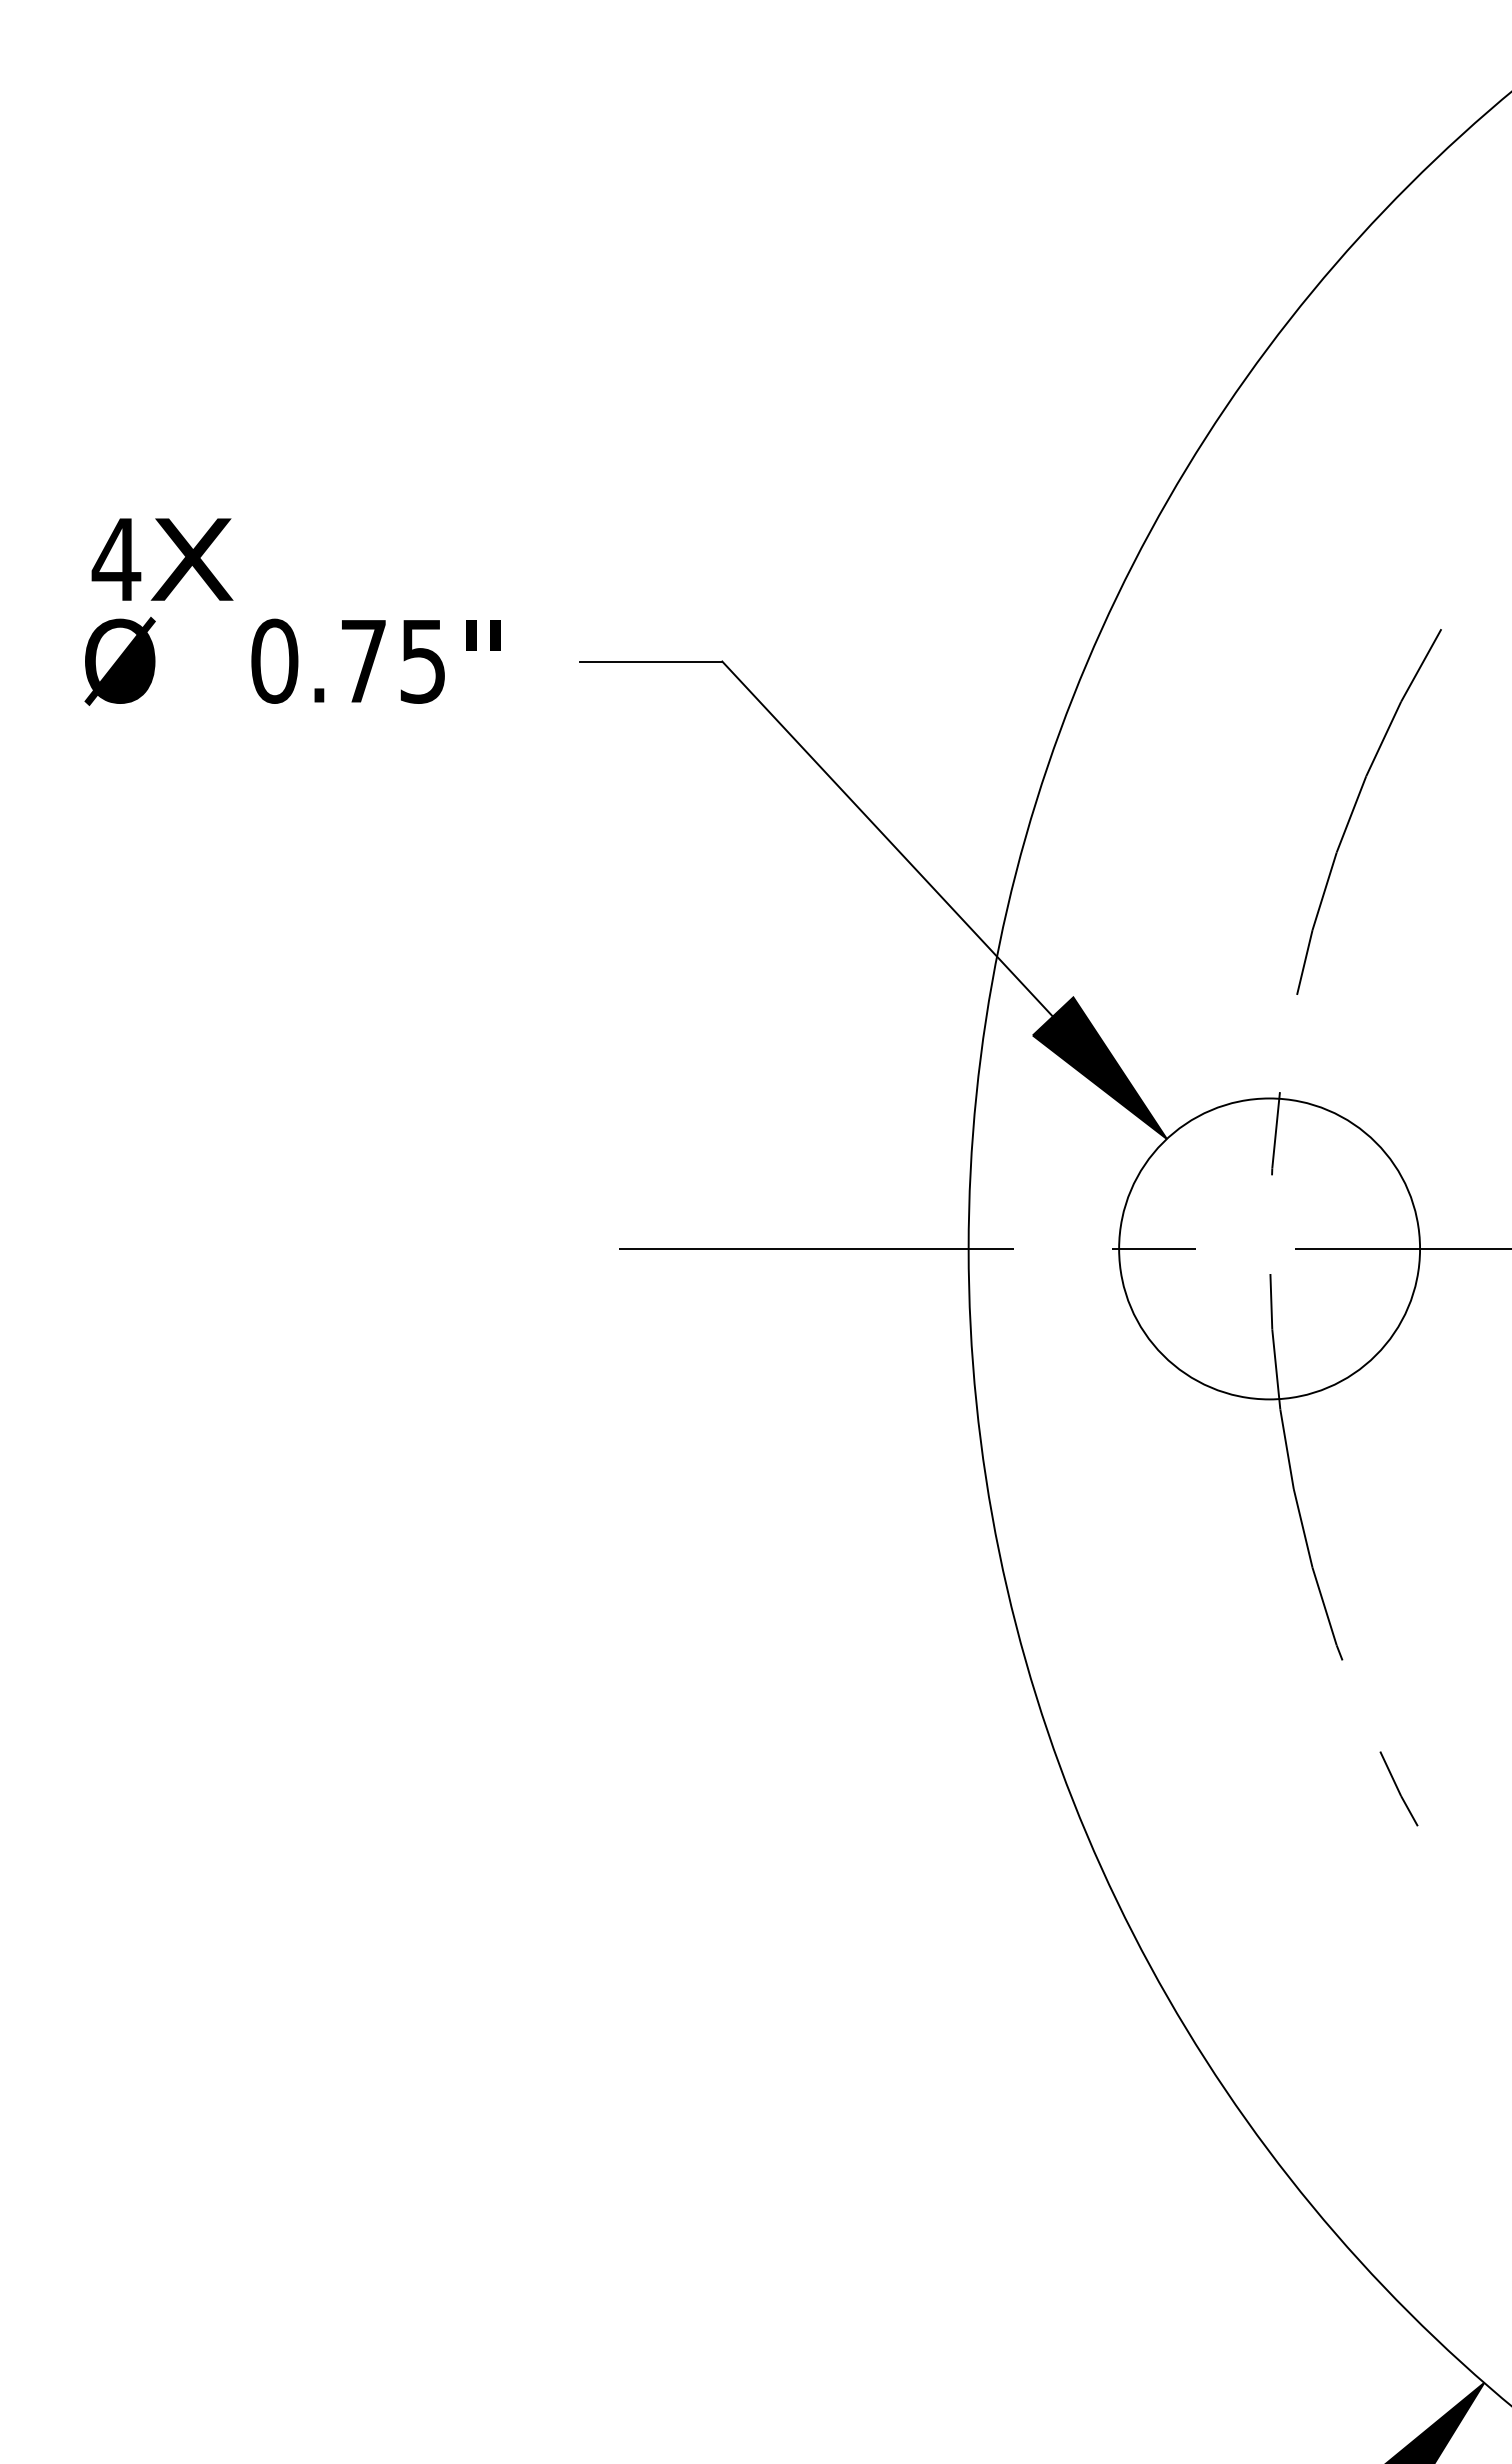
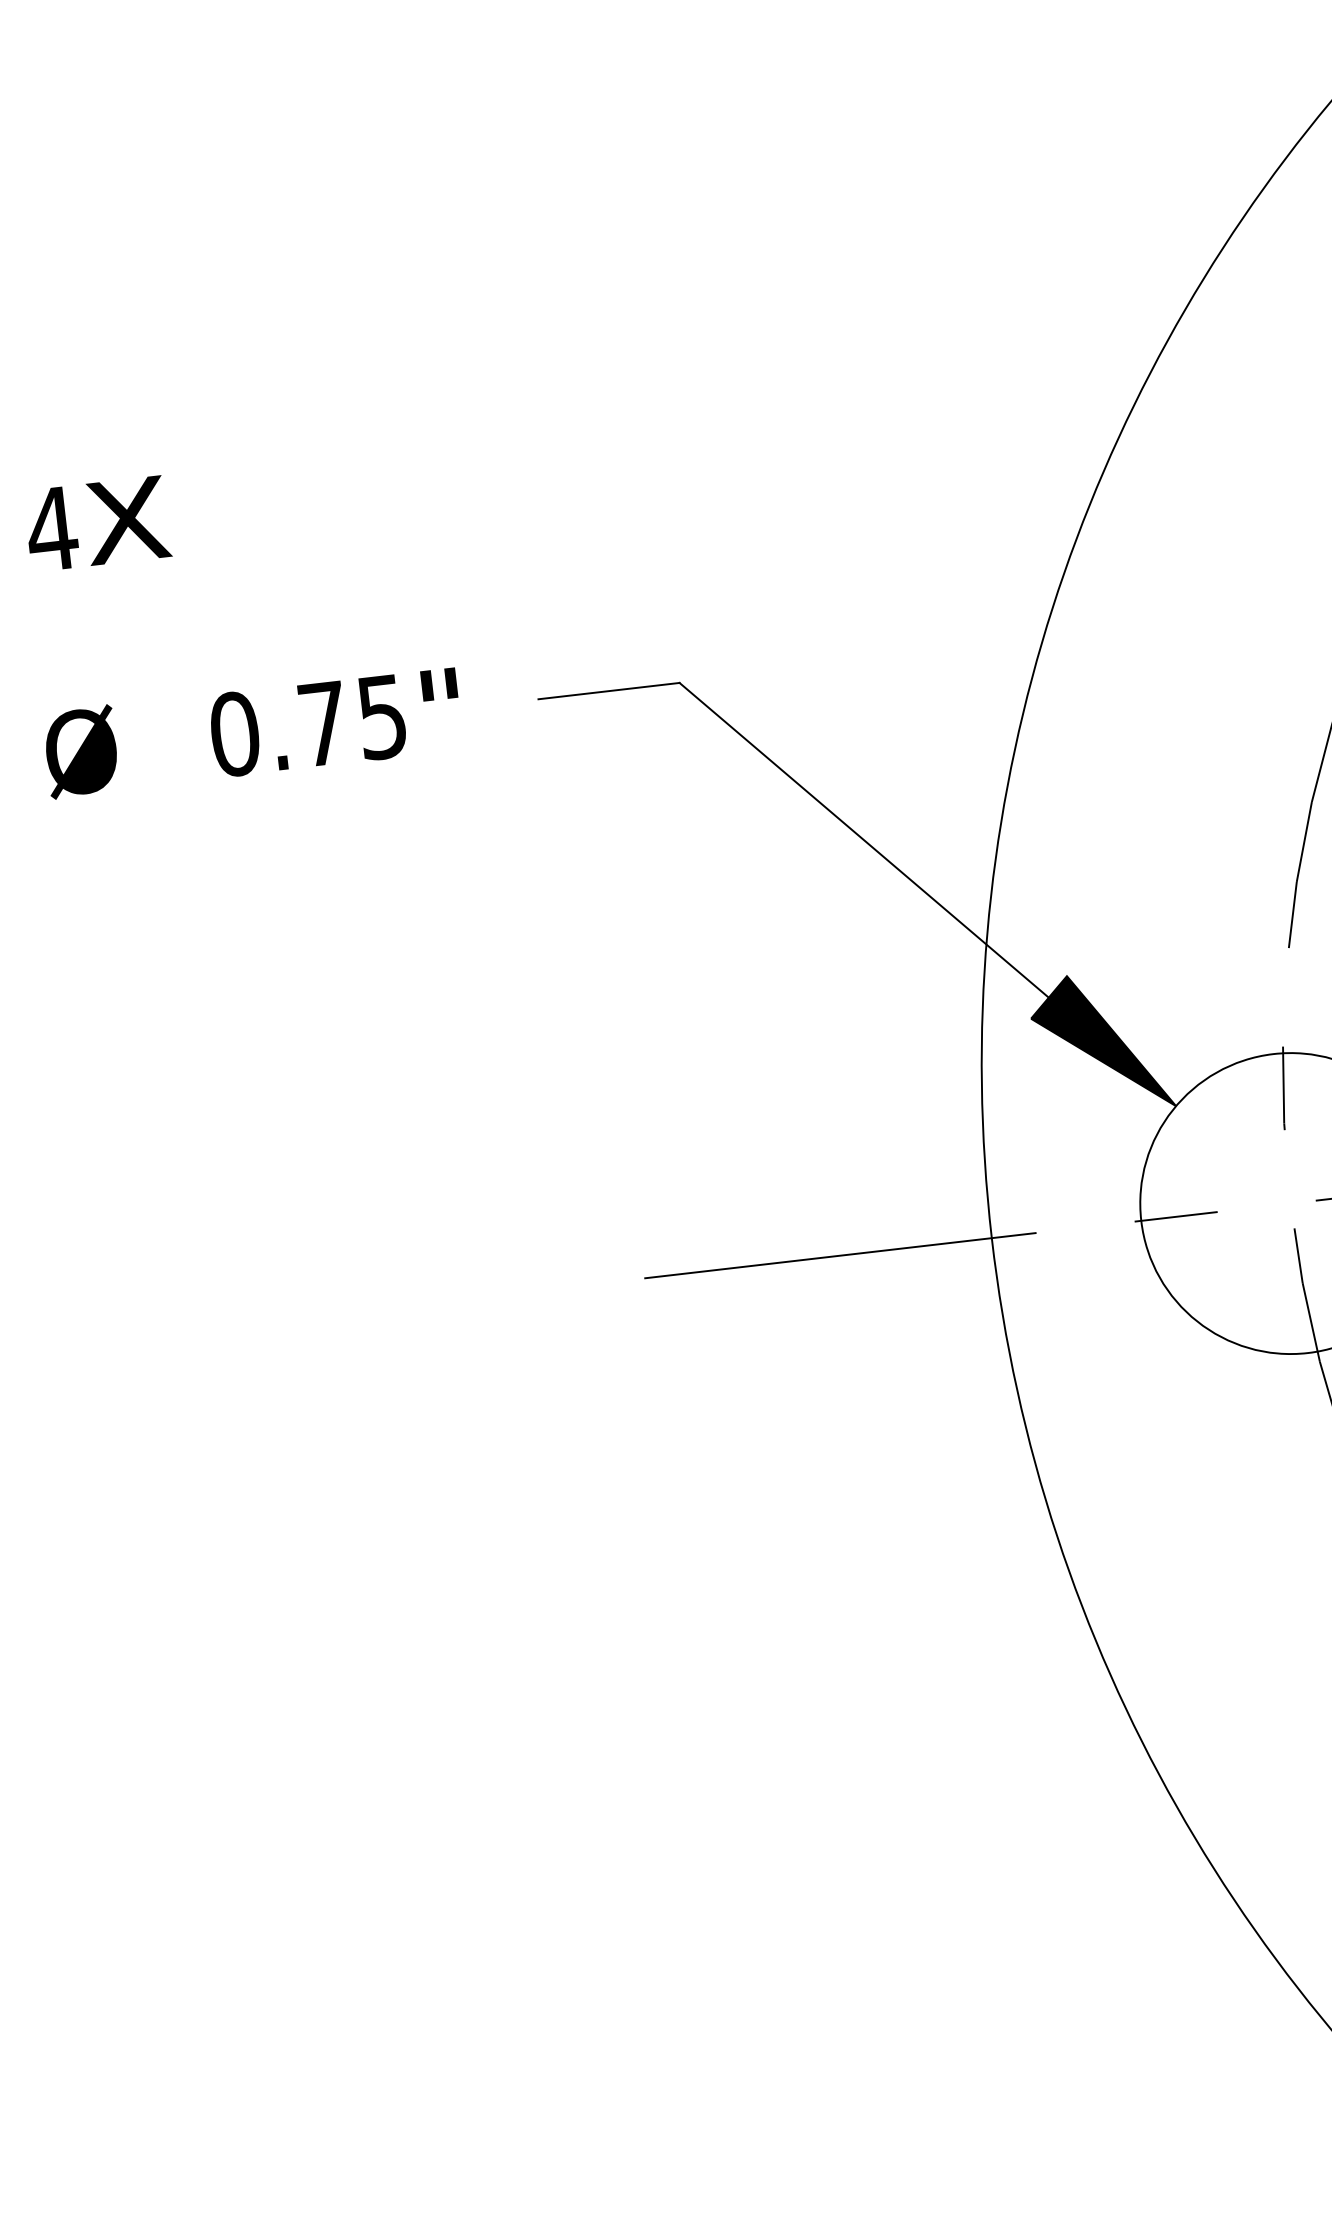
text: (162, 559) -> (97, 523), moved

